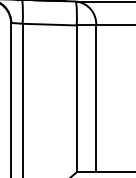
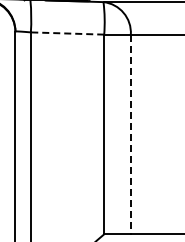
line: (49, 24) -> (67, 33), solid -> dashed
line: (95, 98) -> (130, 134), solid -> dashed

